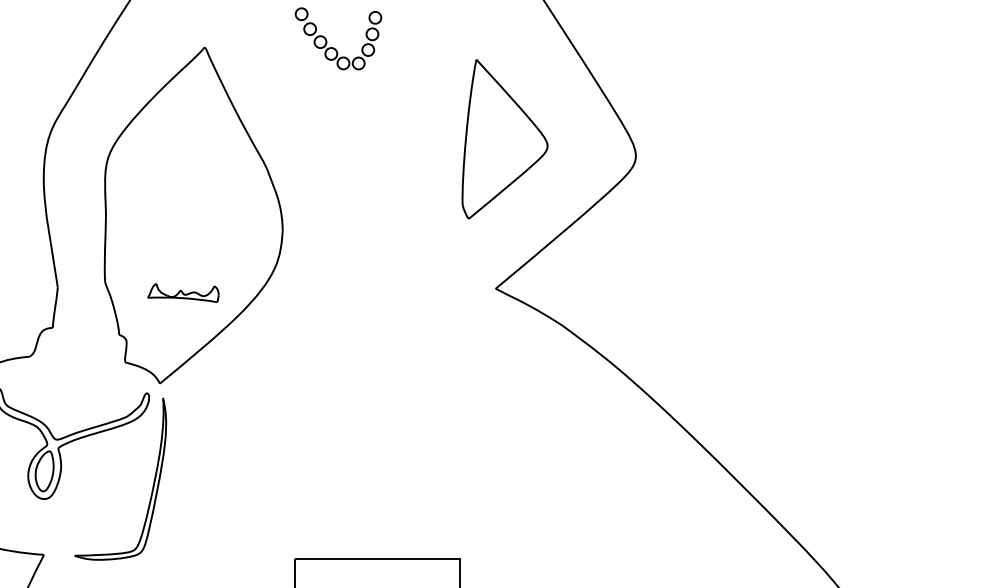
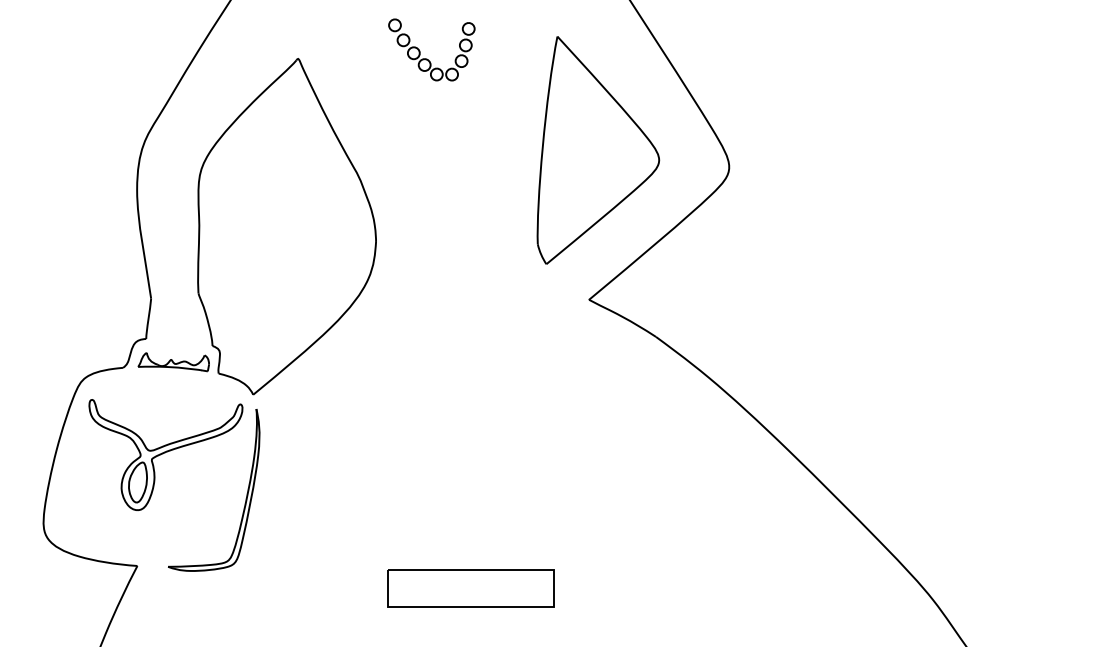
part: (505, 139) -> (598, 150), size x1.43
part: (183, 293) -> (173, 362), moved

